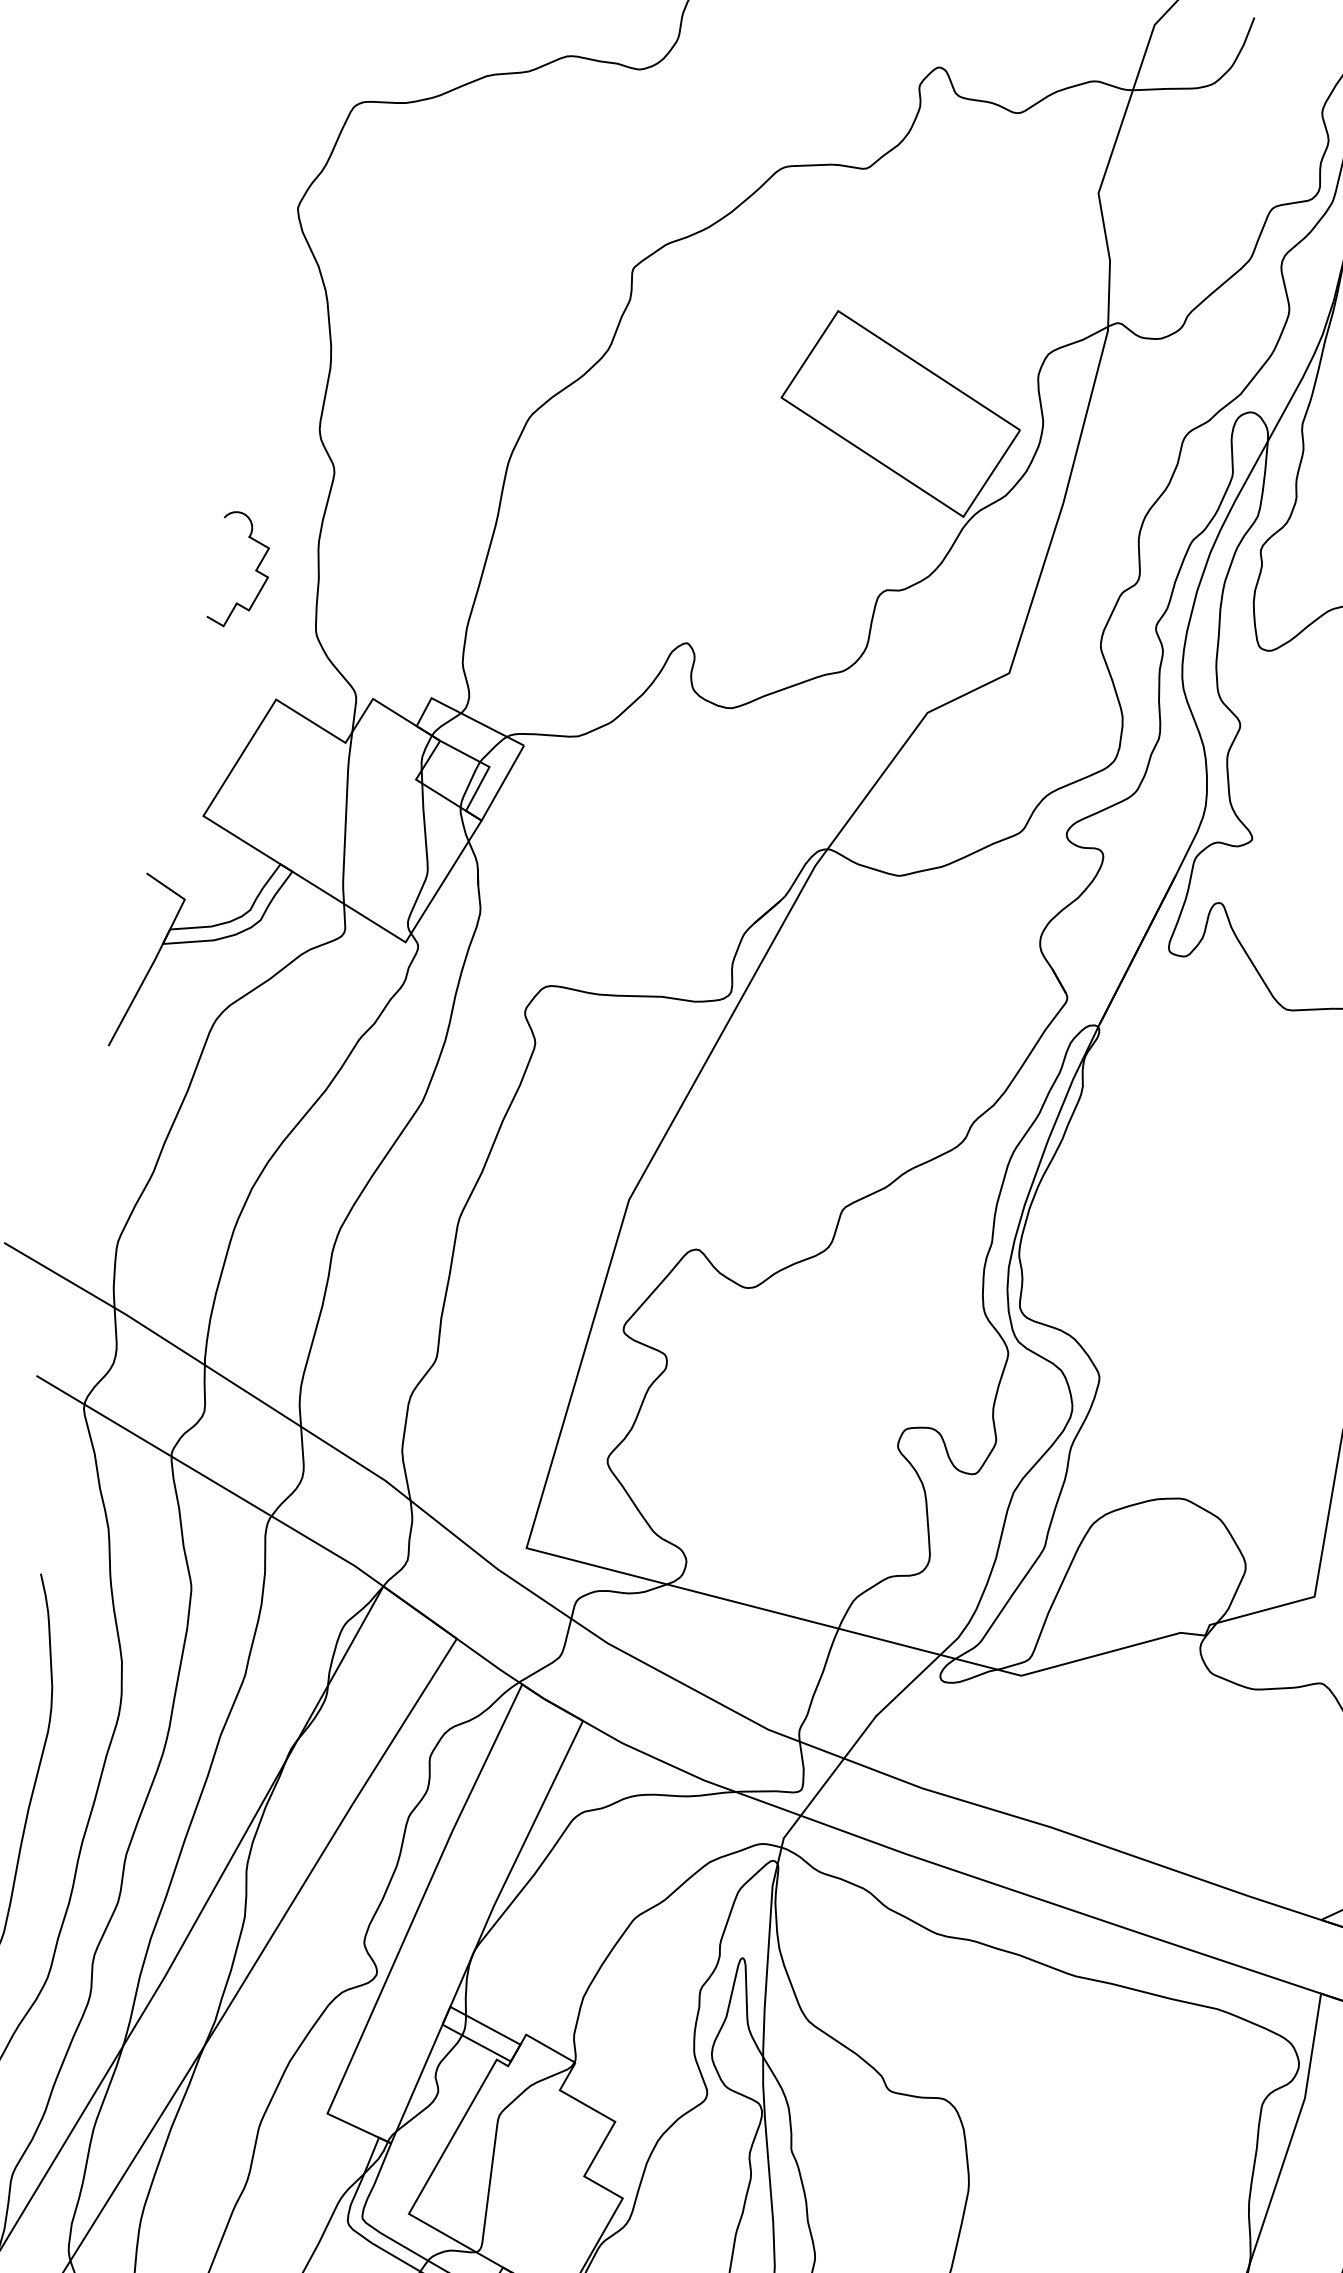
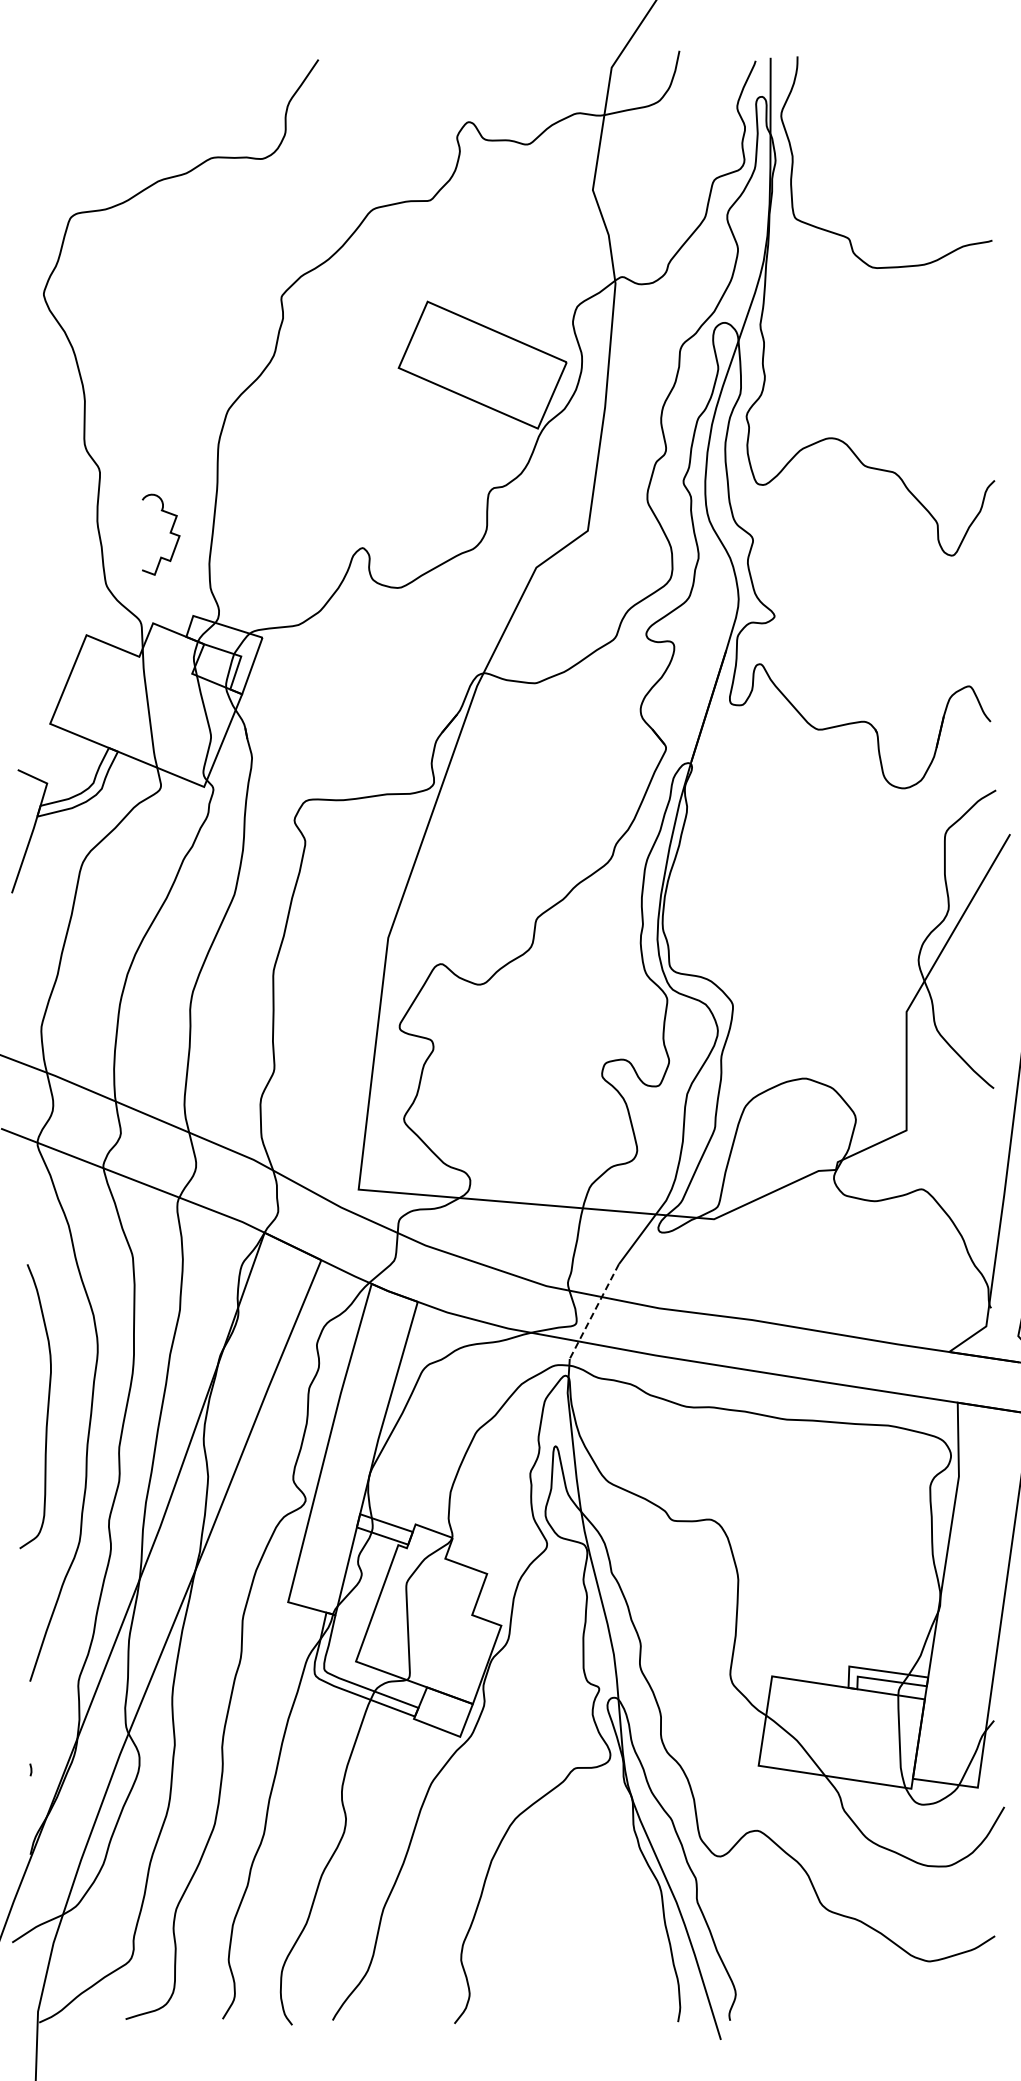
curve: (254, 571) -> (169, 533), moved
line: (829, 1778) -> (594, 1312), solid -> dashed

